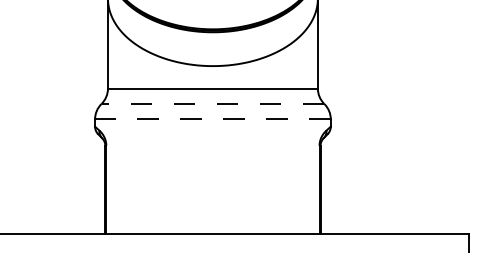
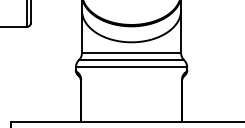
line: (212, 104) -> (131, 60), dashed -> solid
line: (212, 119) -> (131, 67), dashed -> solid

